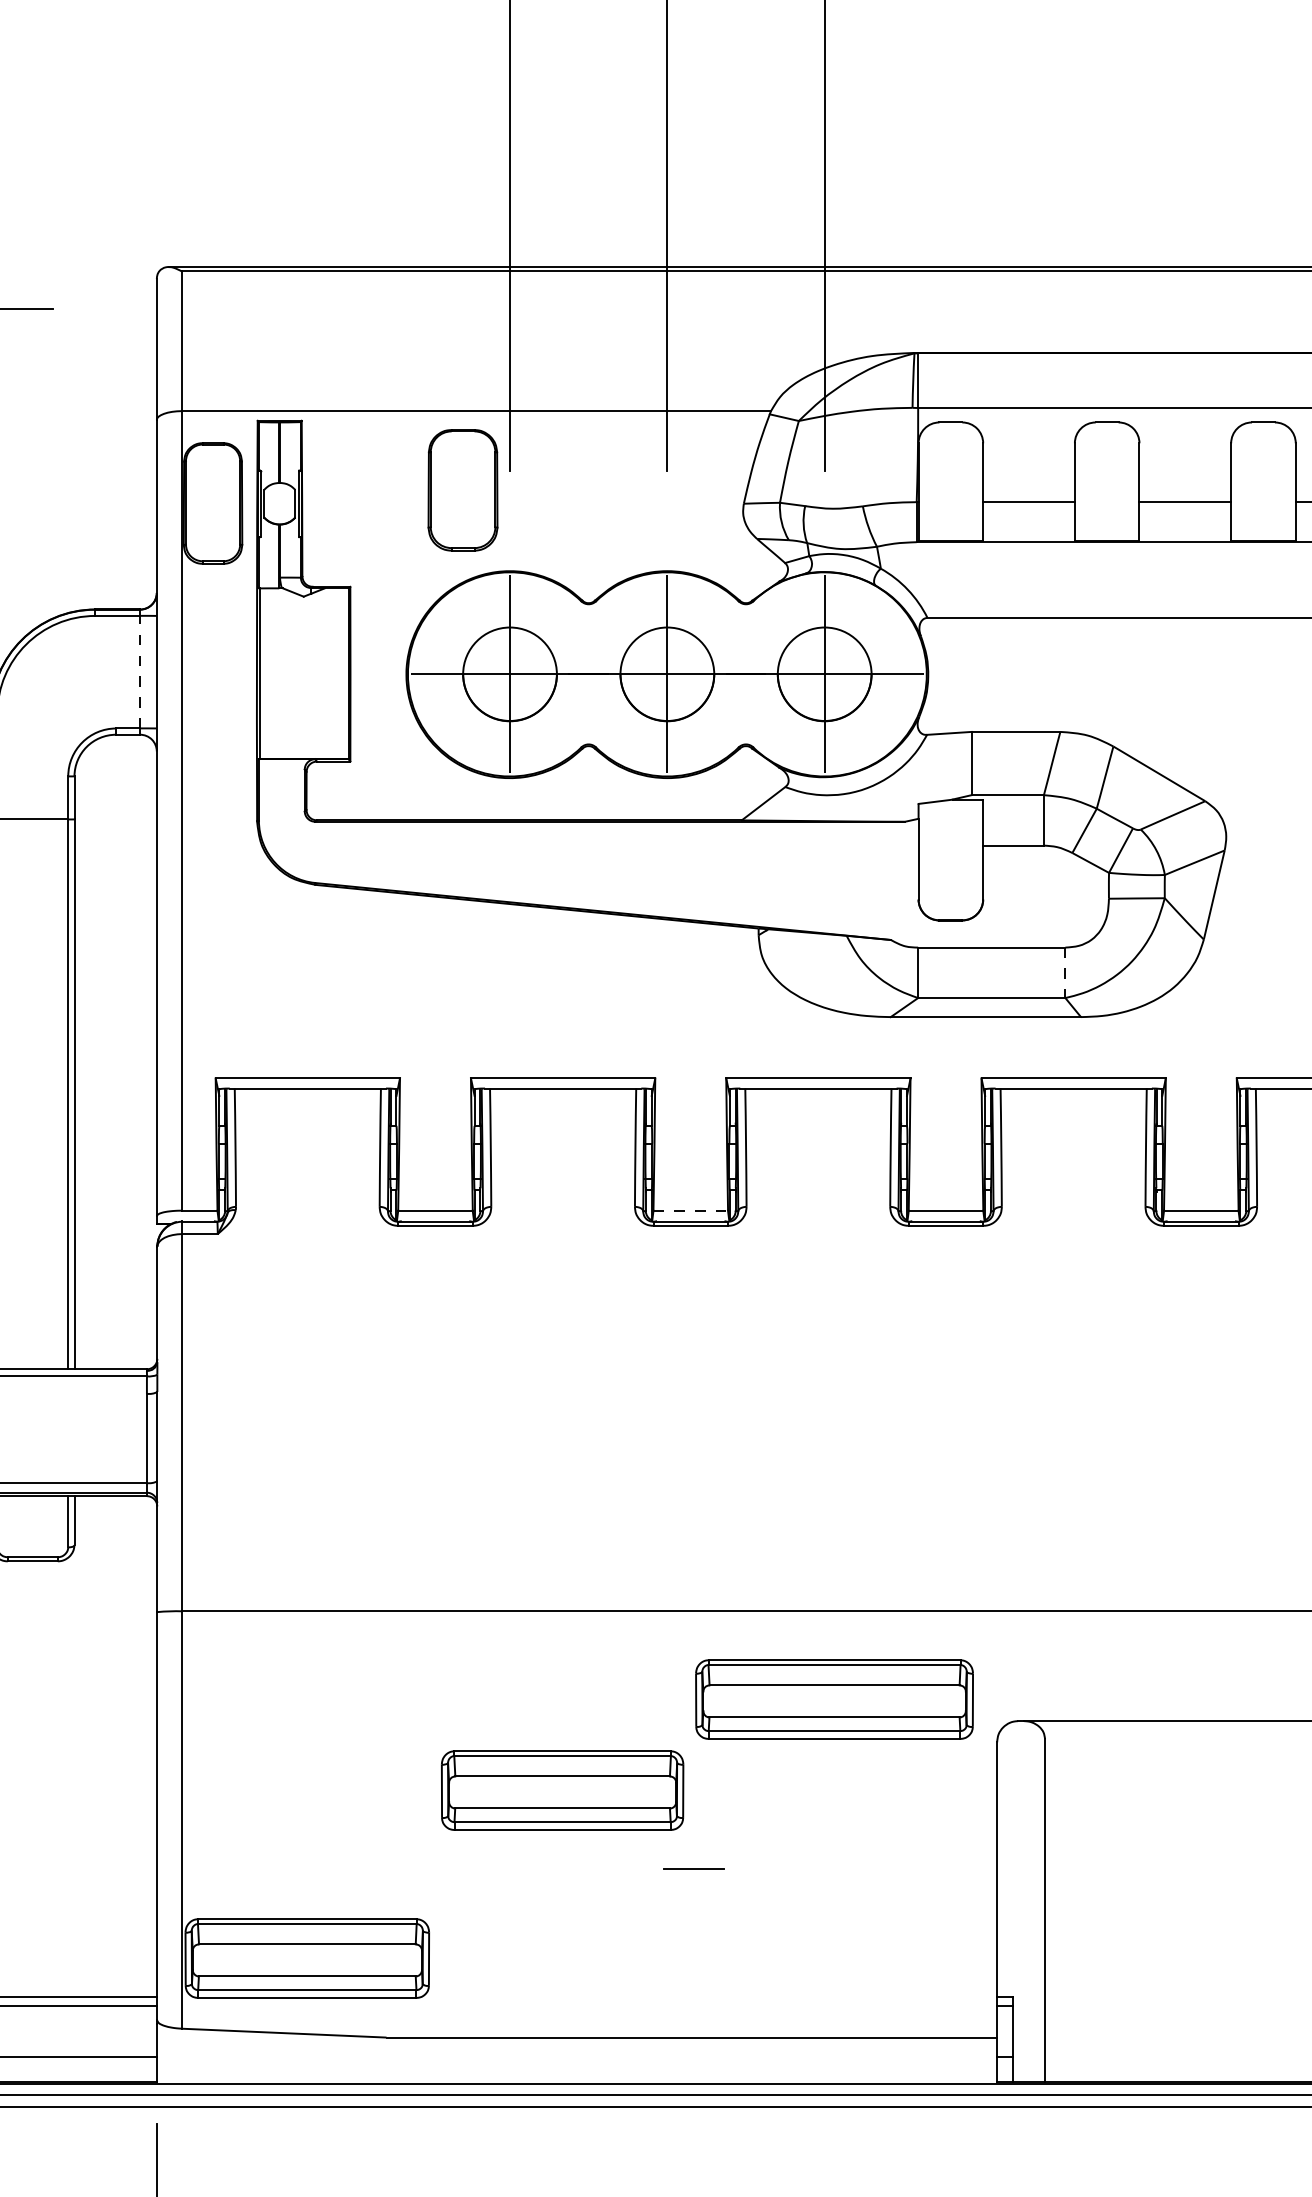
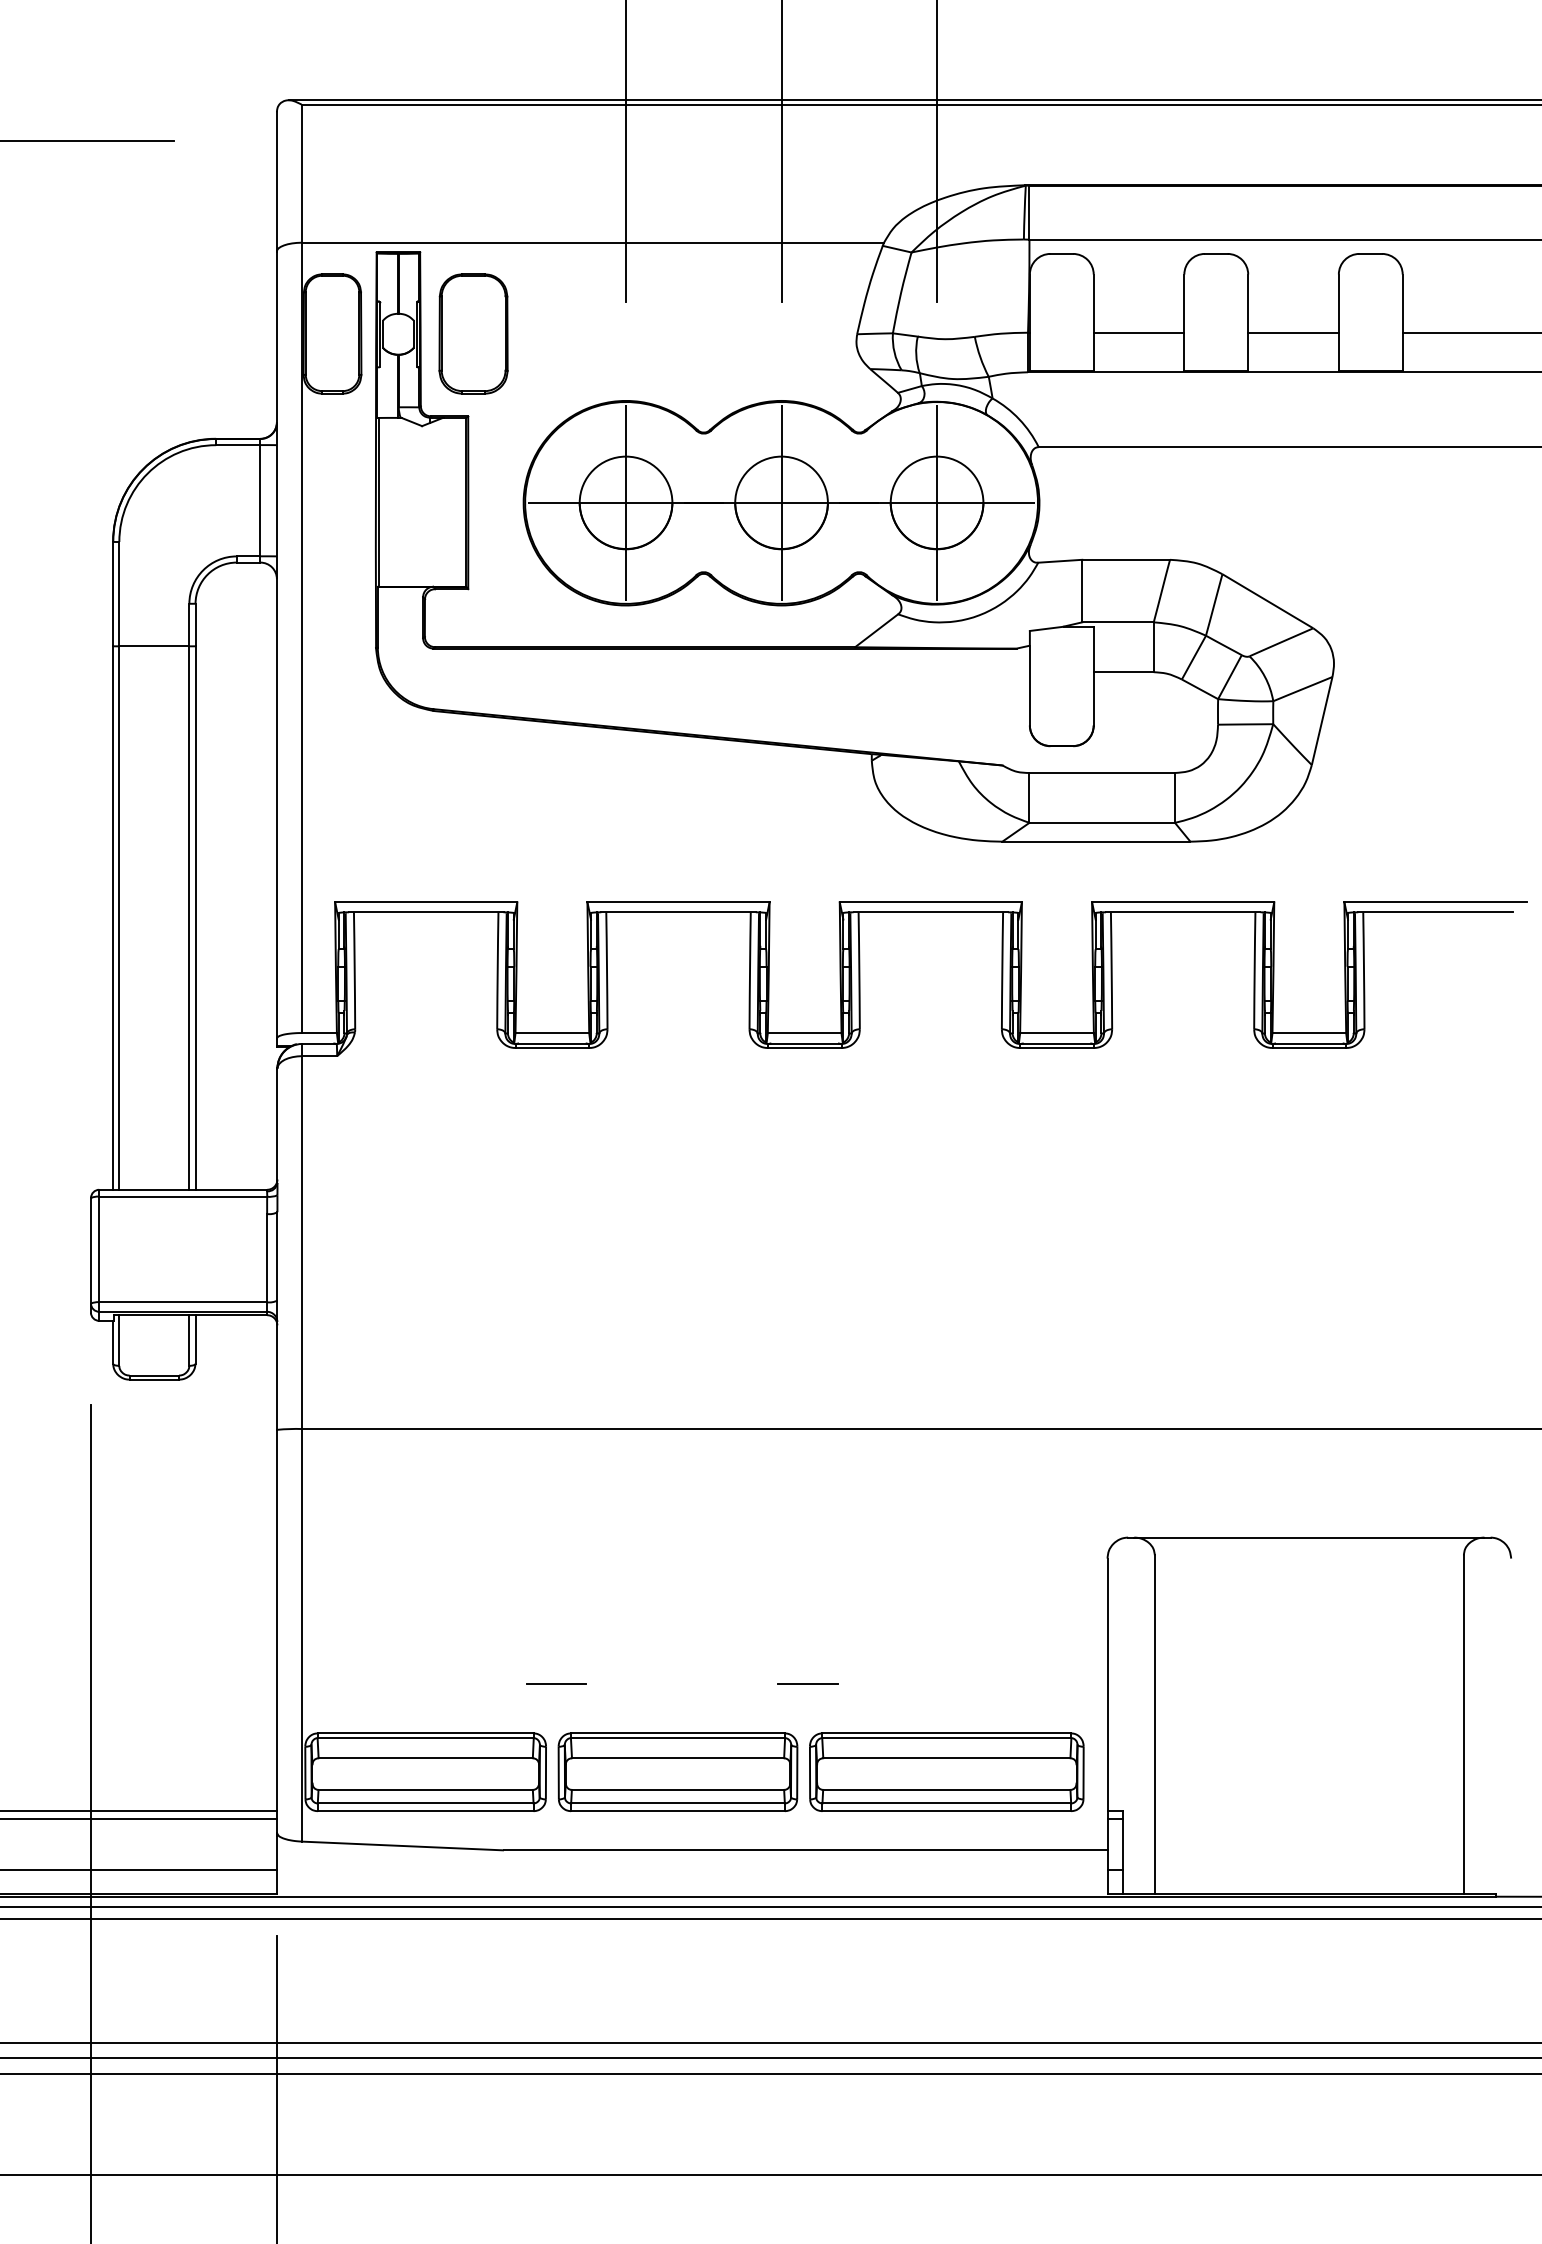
part: (462, 489) -> (473, 333), moved
line: (140, 671) -> (260, 500), dashed -> solid
line: (1064, 972) -> (1174, 797), dashed -> solid
line: (690, 1211) -> (804, 1033), dashed -> solid
part: (834, 1698) -> (946, 1771), moved
part: (562, 1790) -> (677, 1772), moved
line: (439, 1868) -> (556, 1683), added

